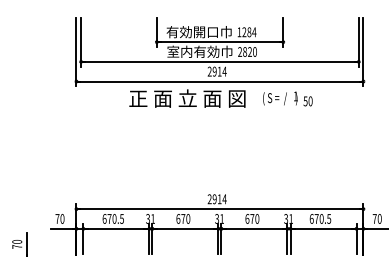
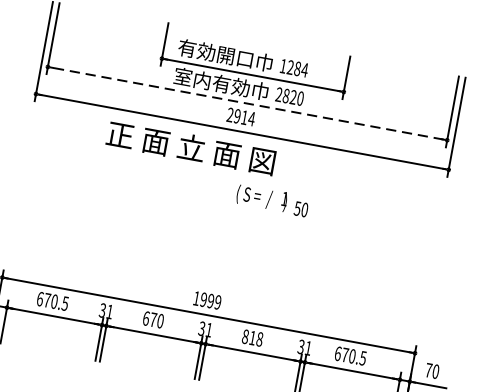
line: (219, 61) -> (246, 102), solid -> dashed
text: (287, 98) -> (272, 199), moved
text: (216, 199) -> (206, 300), 2914 -> 1999
text: (252, 218) -> (253, 337), 670 -> 818

